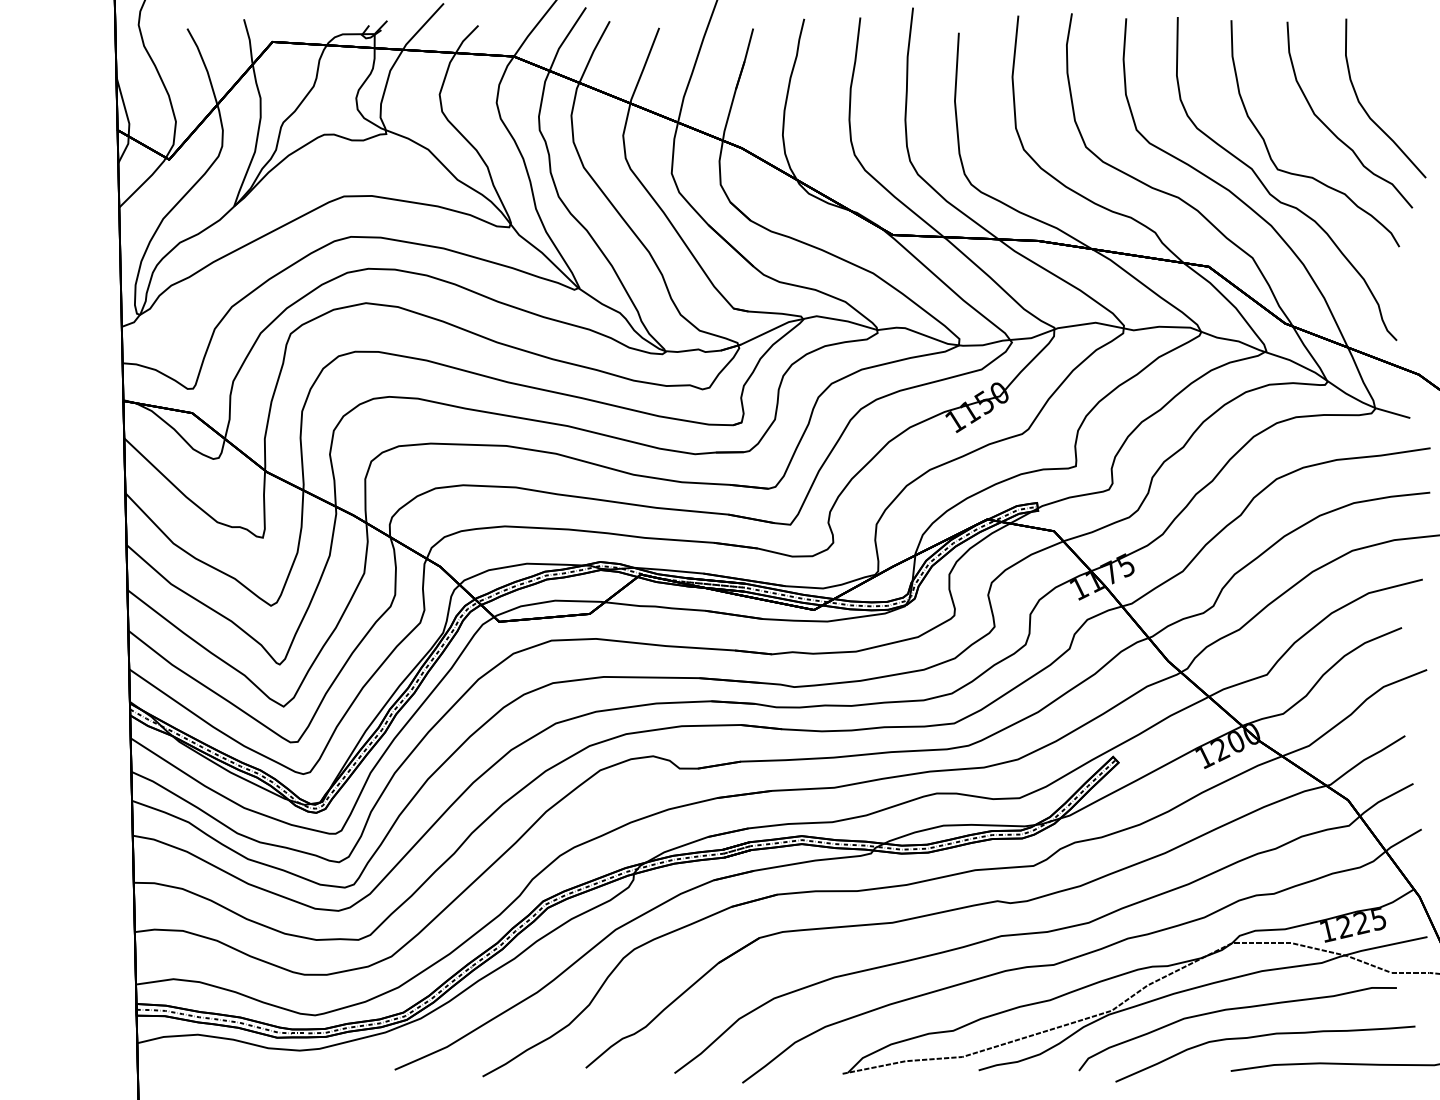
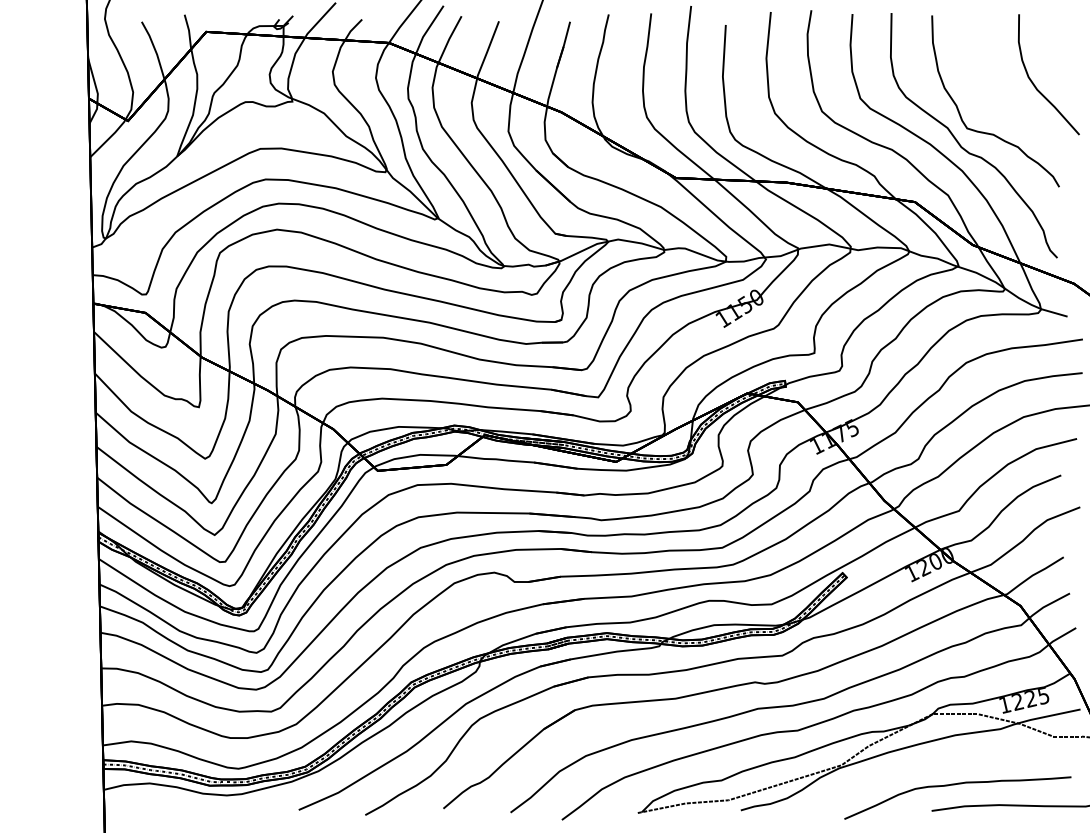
curve: (1332, 131) -> (1008, 99), removed
curve: (1237, 1009) -> (936, 764), removed

